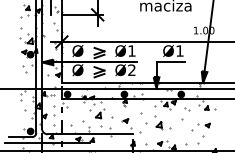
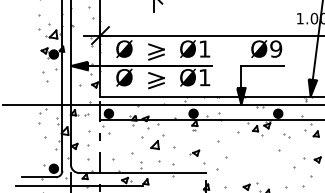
text: (179, 50) -> (275, 48), Ø1 -> Ø9
text: (131, 69) -> (204, 76), Ø2 -> Ø1
part: (162, 122) -> (250, 155), removed

